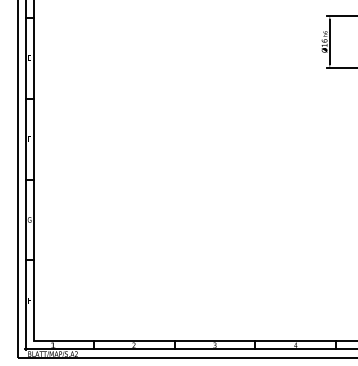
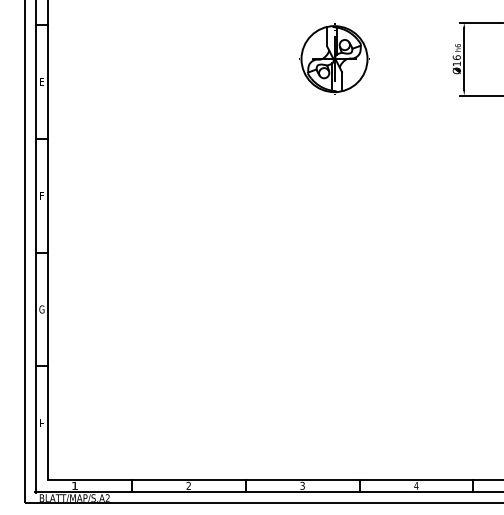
part: (237, 41) -> (334, 58), added

